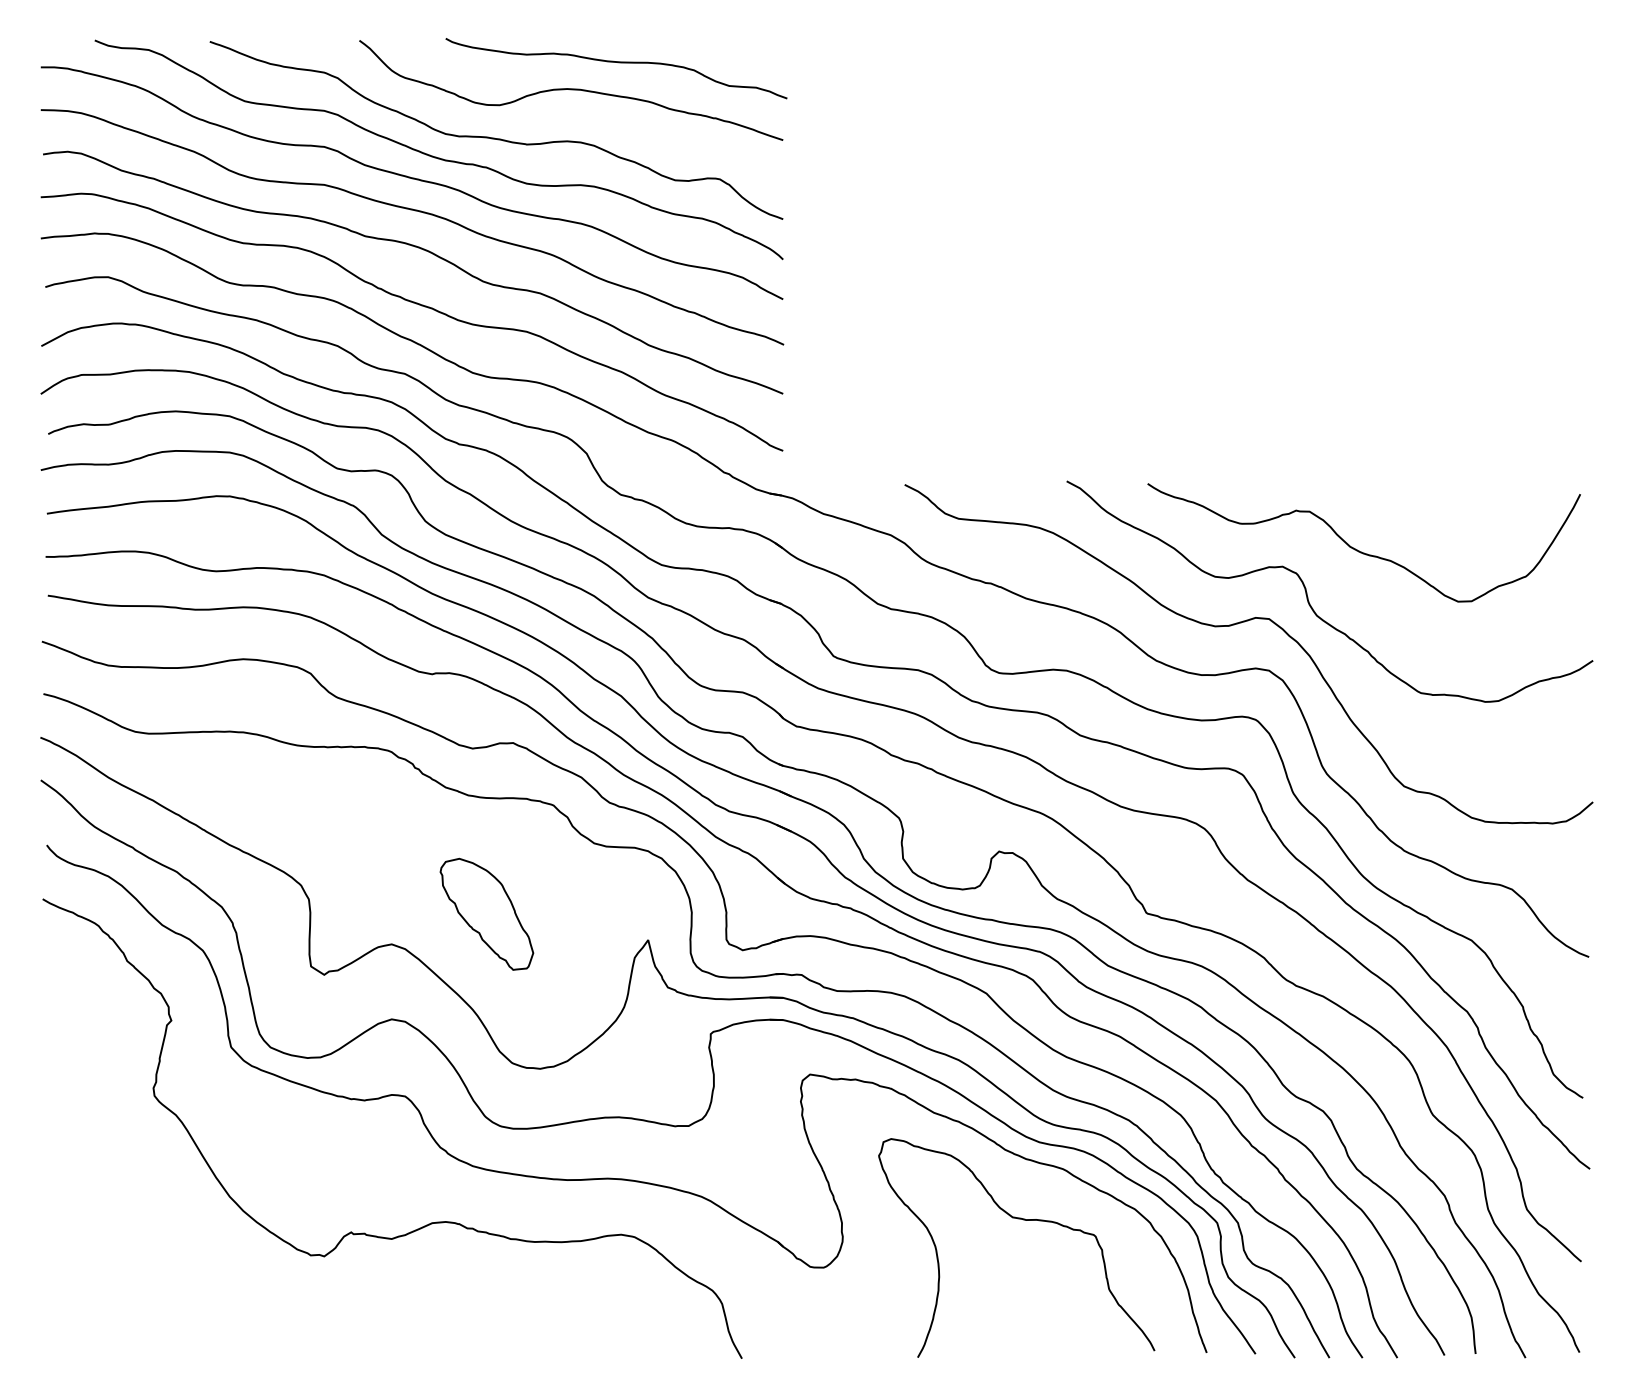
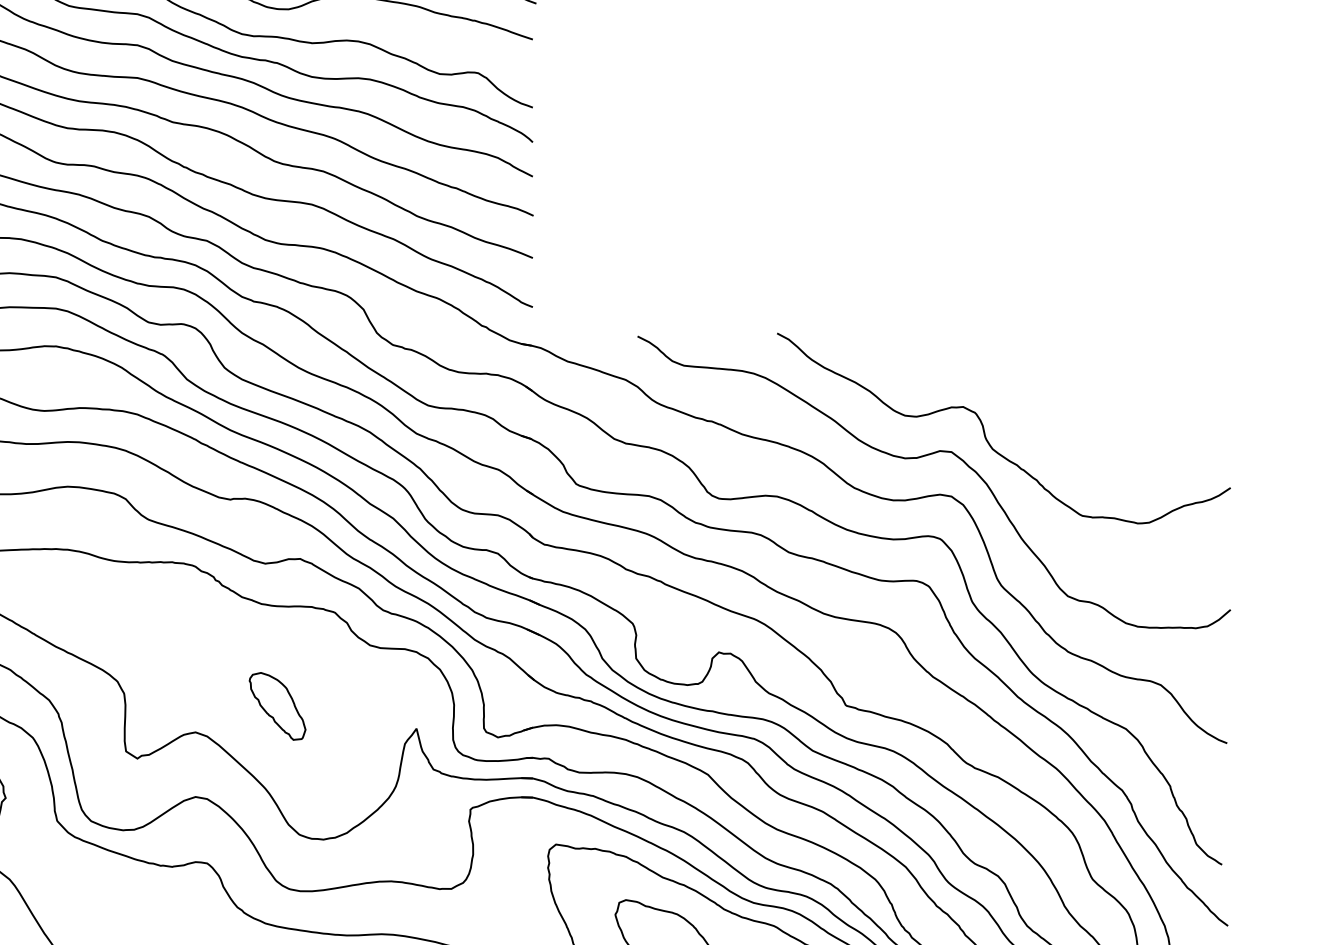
curve: (1359, 550) -> (1029, 393), removed
part: (486, 913) -> (277, 705), size x0.7

